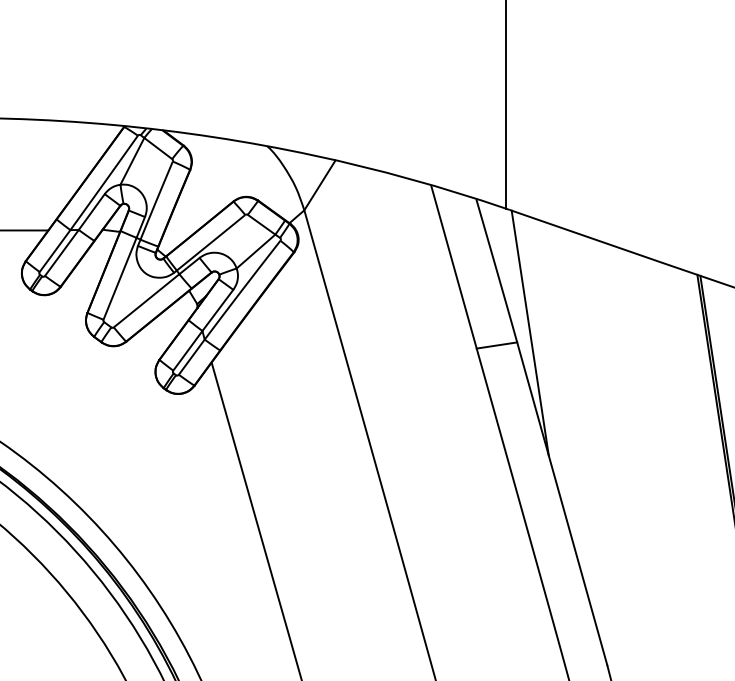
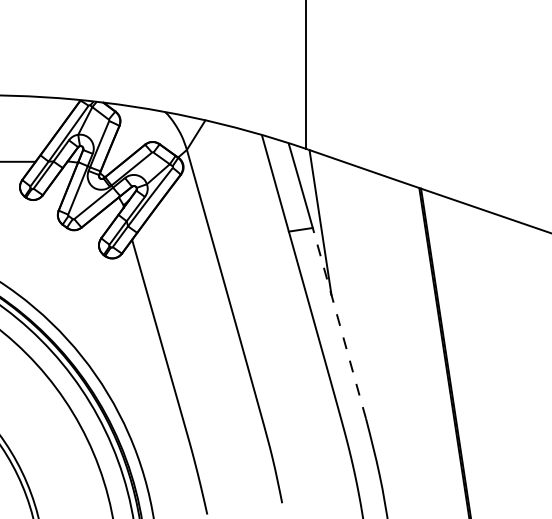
line: (562, 502) -> (339, 322), solid -> dashed

